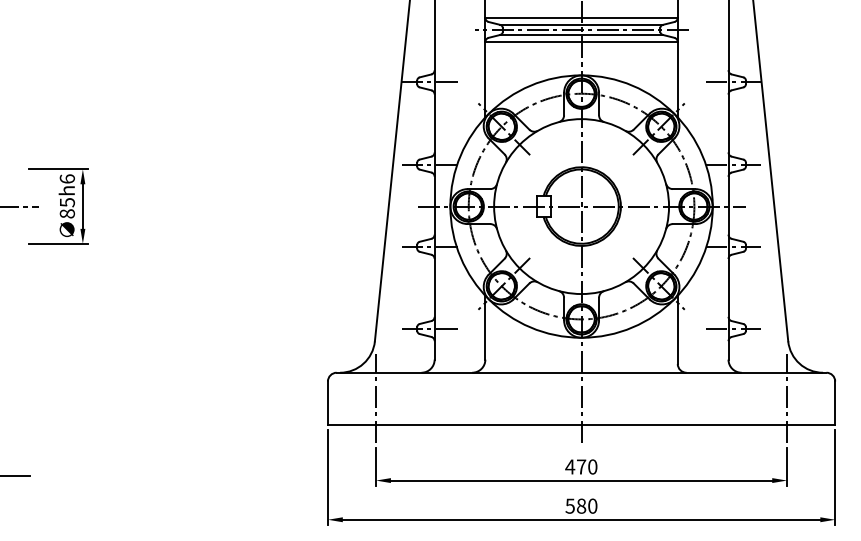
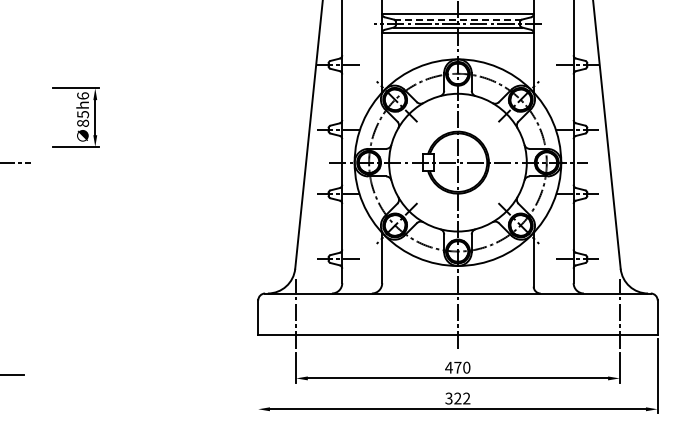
line: (582, 24) -> (458, 19), solid -> dashed
part: (57, 206) -> (75, 117), moved
line: (328, 476) -> (258, 375), removed
text: (580, 506) -> (457, 398), 580 -> 322

